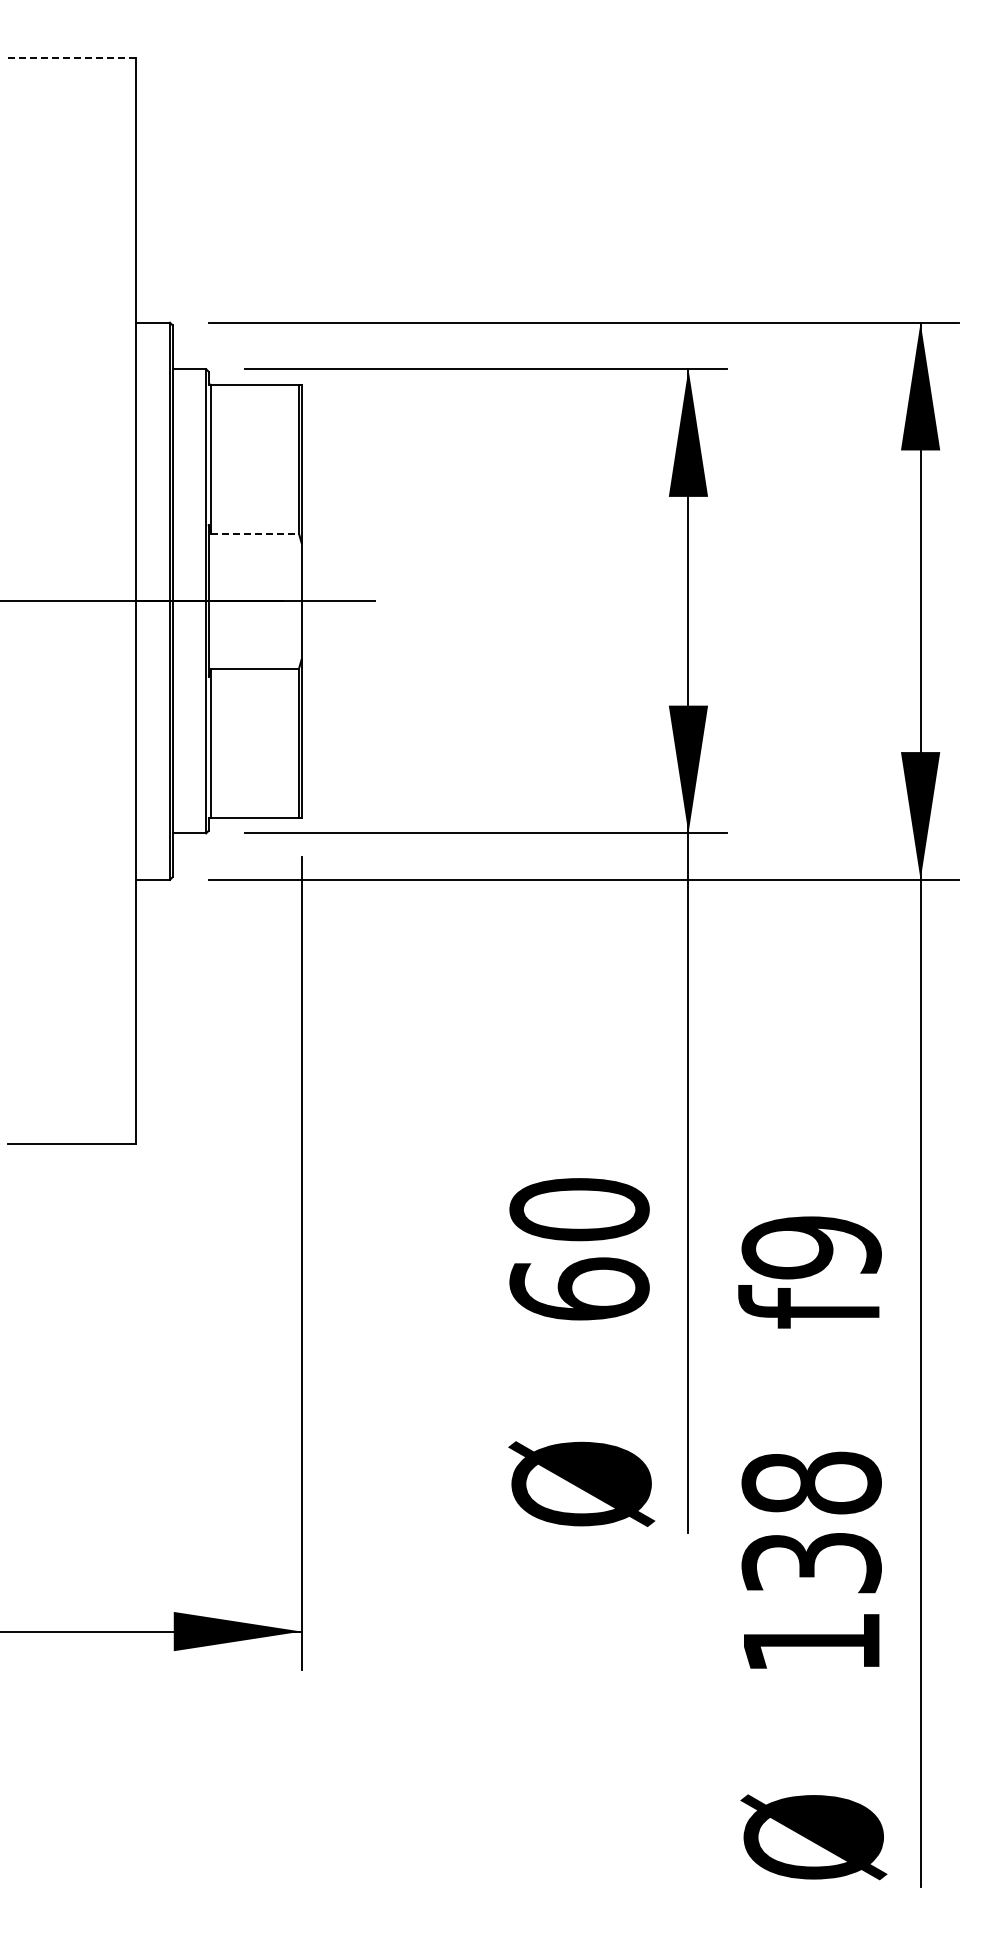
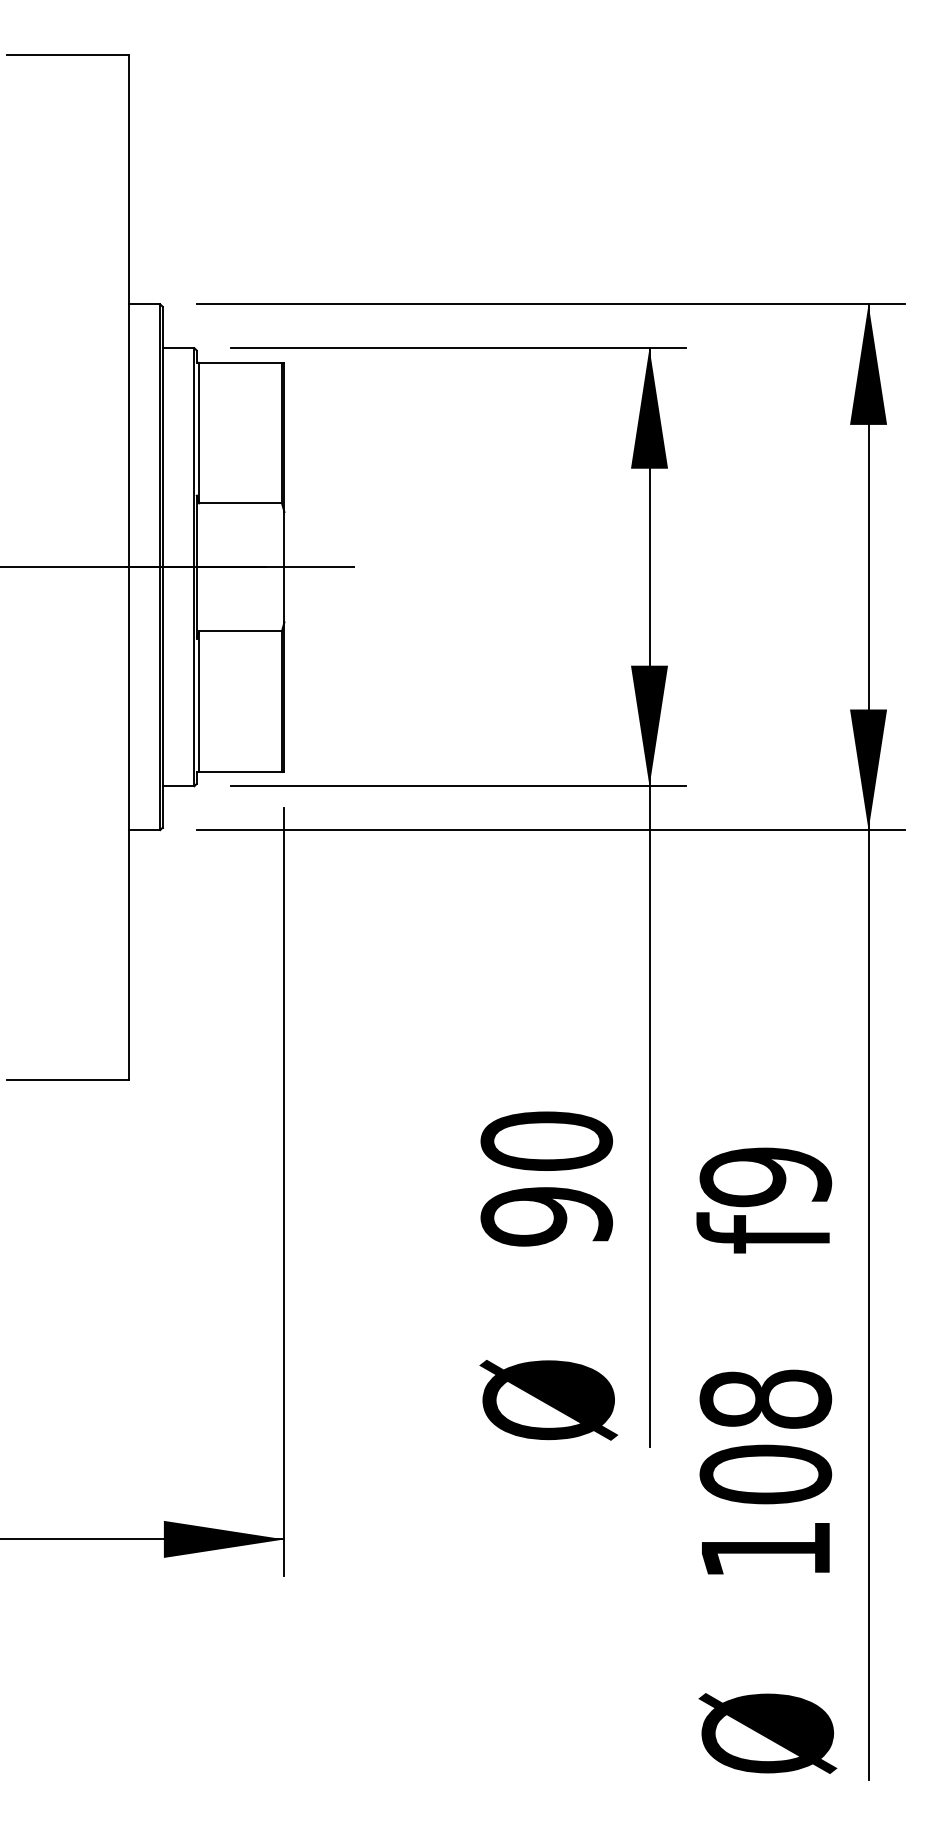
line: (71, 58) -> (67, 55), dashed -> solid
line: (255, 533) -> (240, 503), dashed -> solid
text: (579, 1289) -> (546, 1216), 60 -> 90
text: (811, 1562) -> (765, 1474), 138 -> 108

